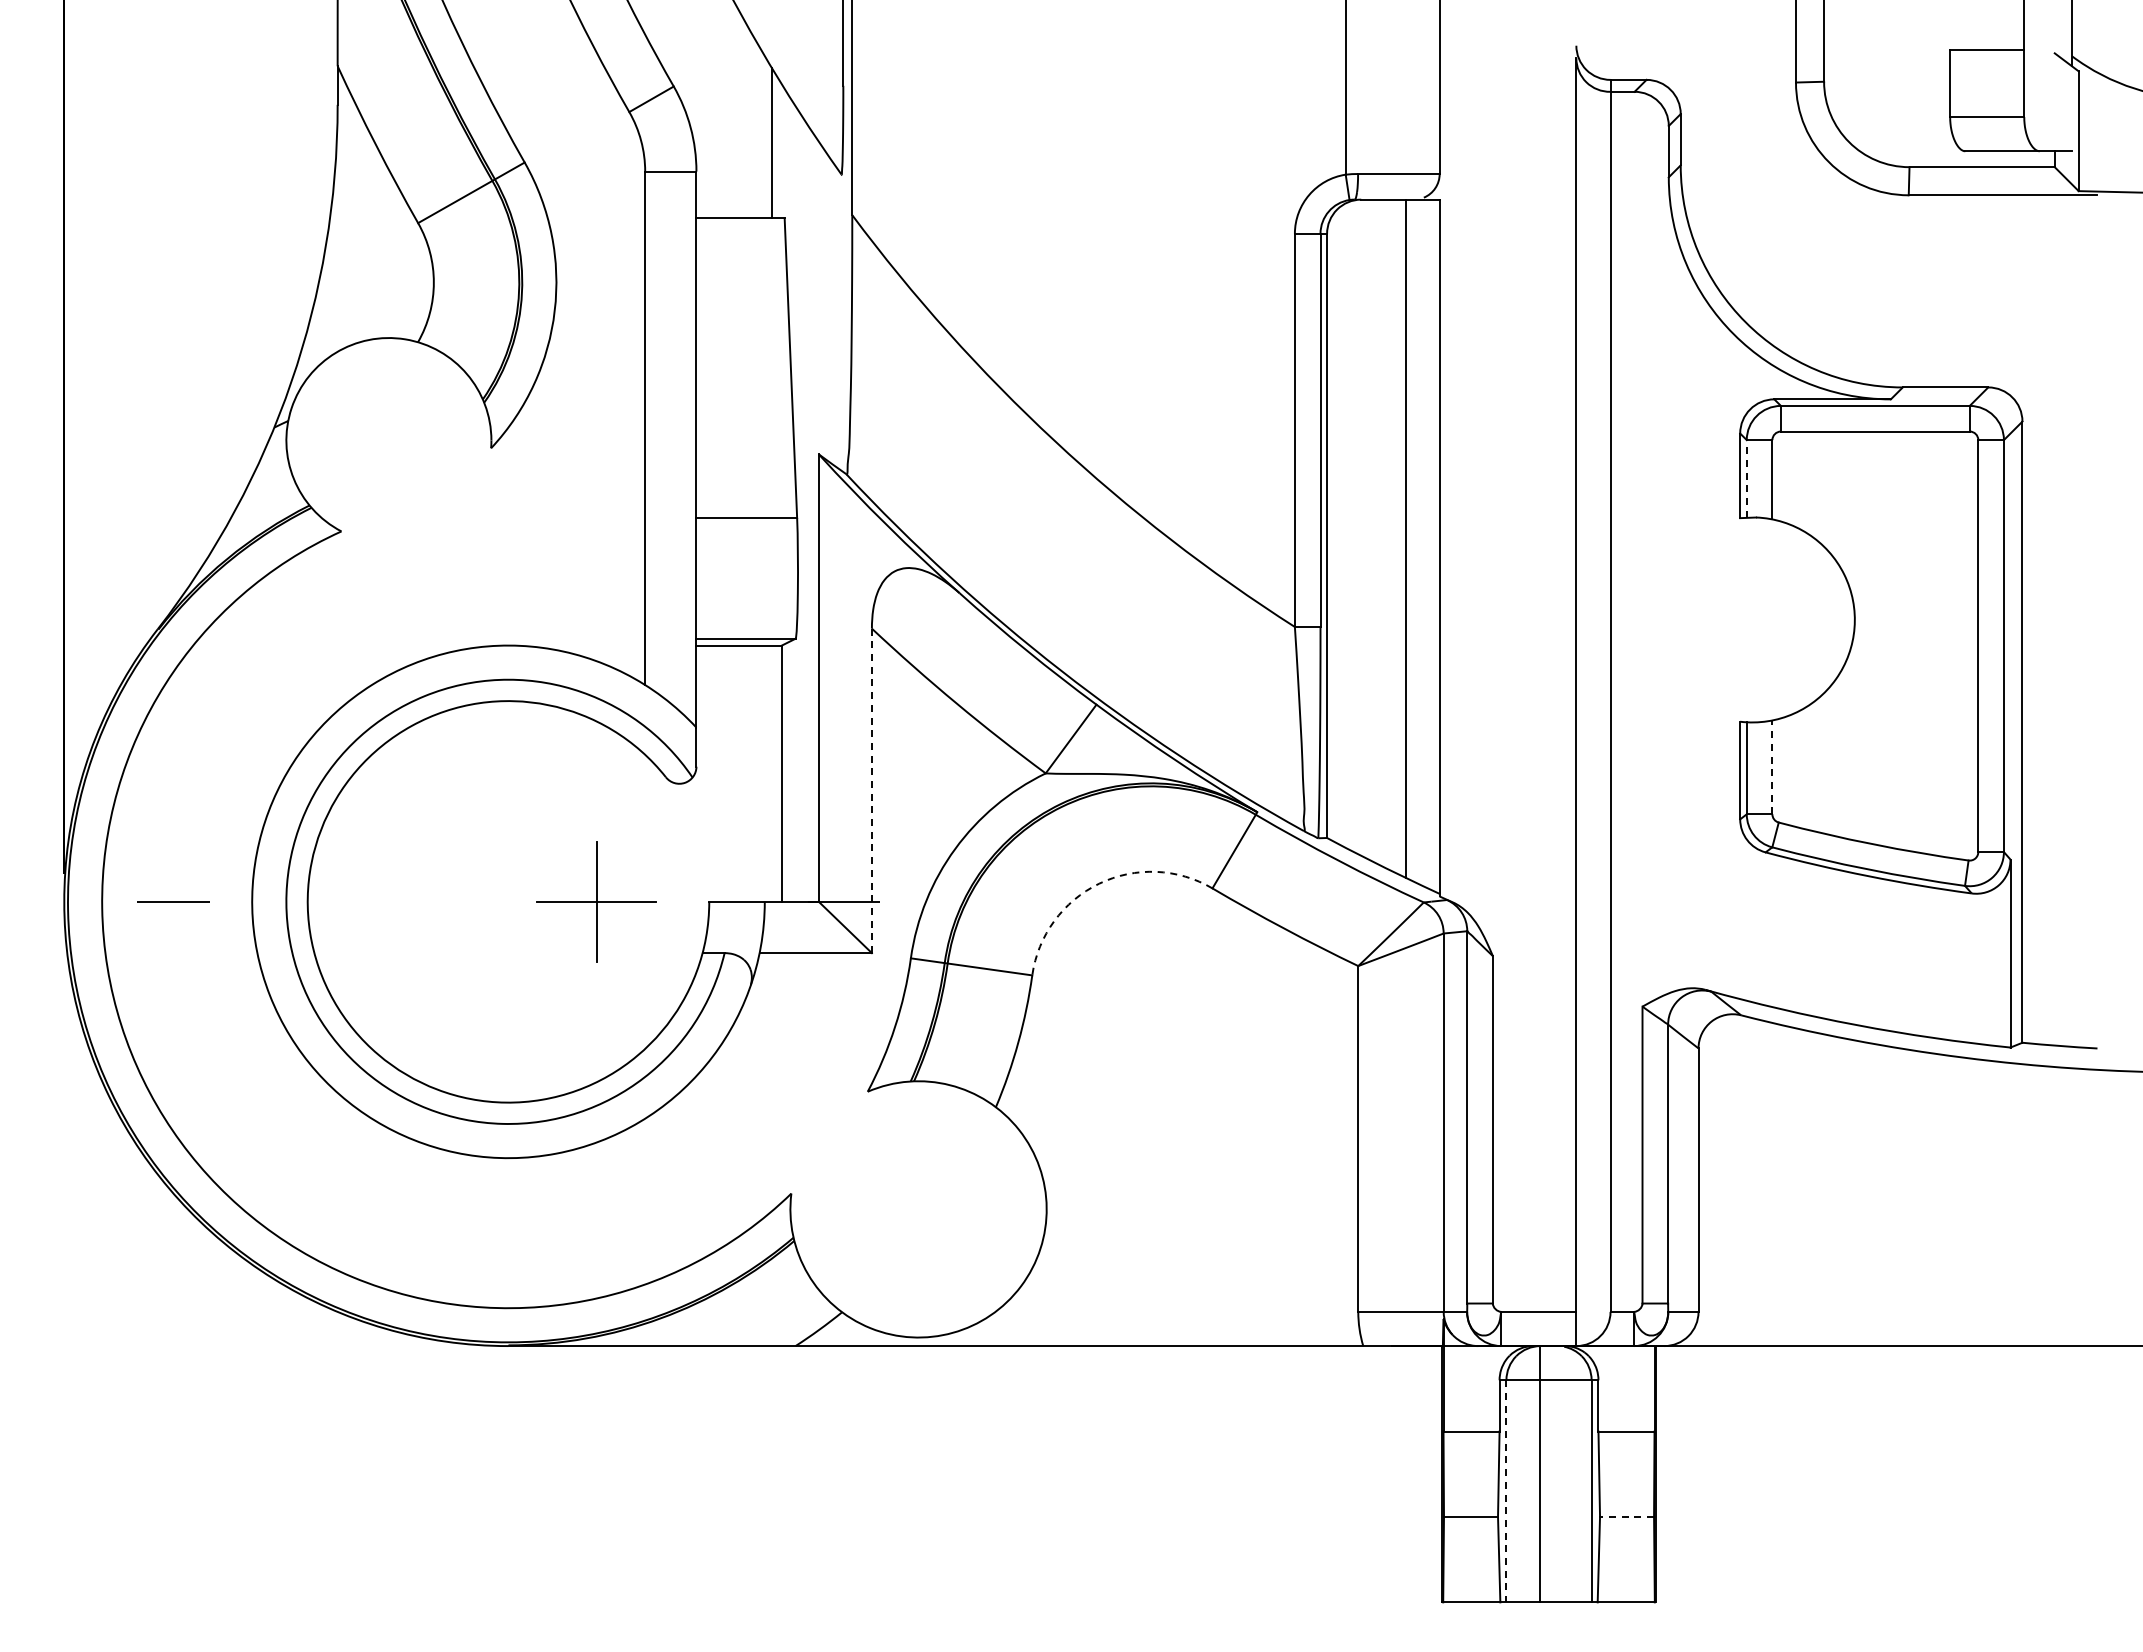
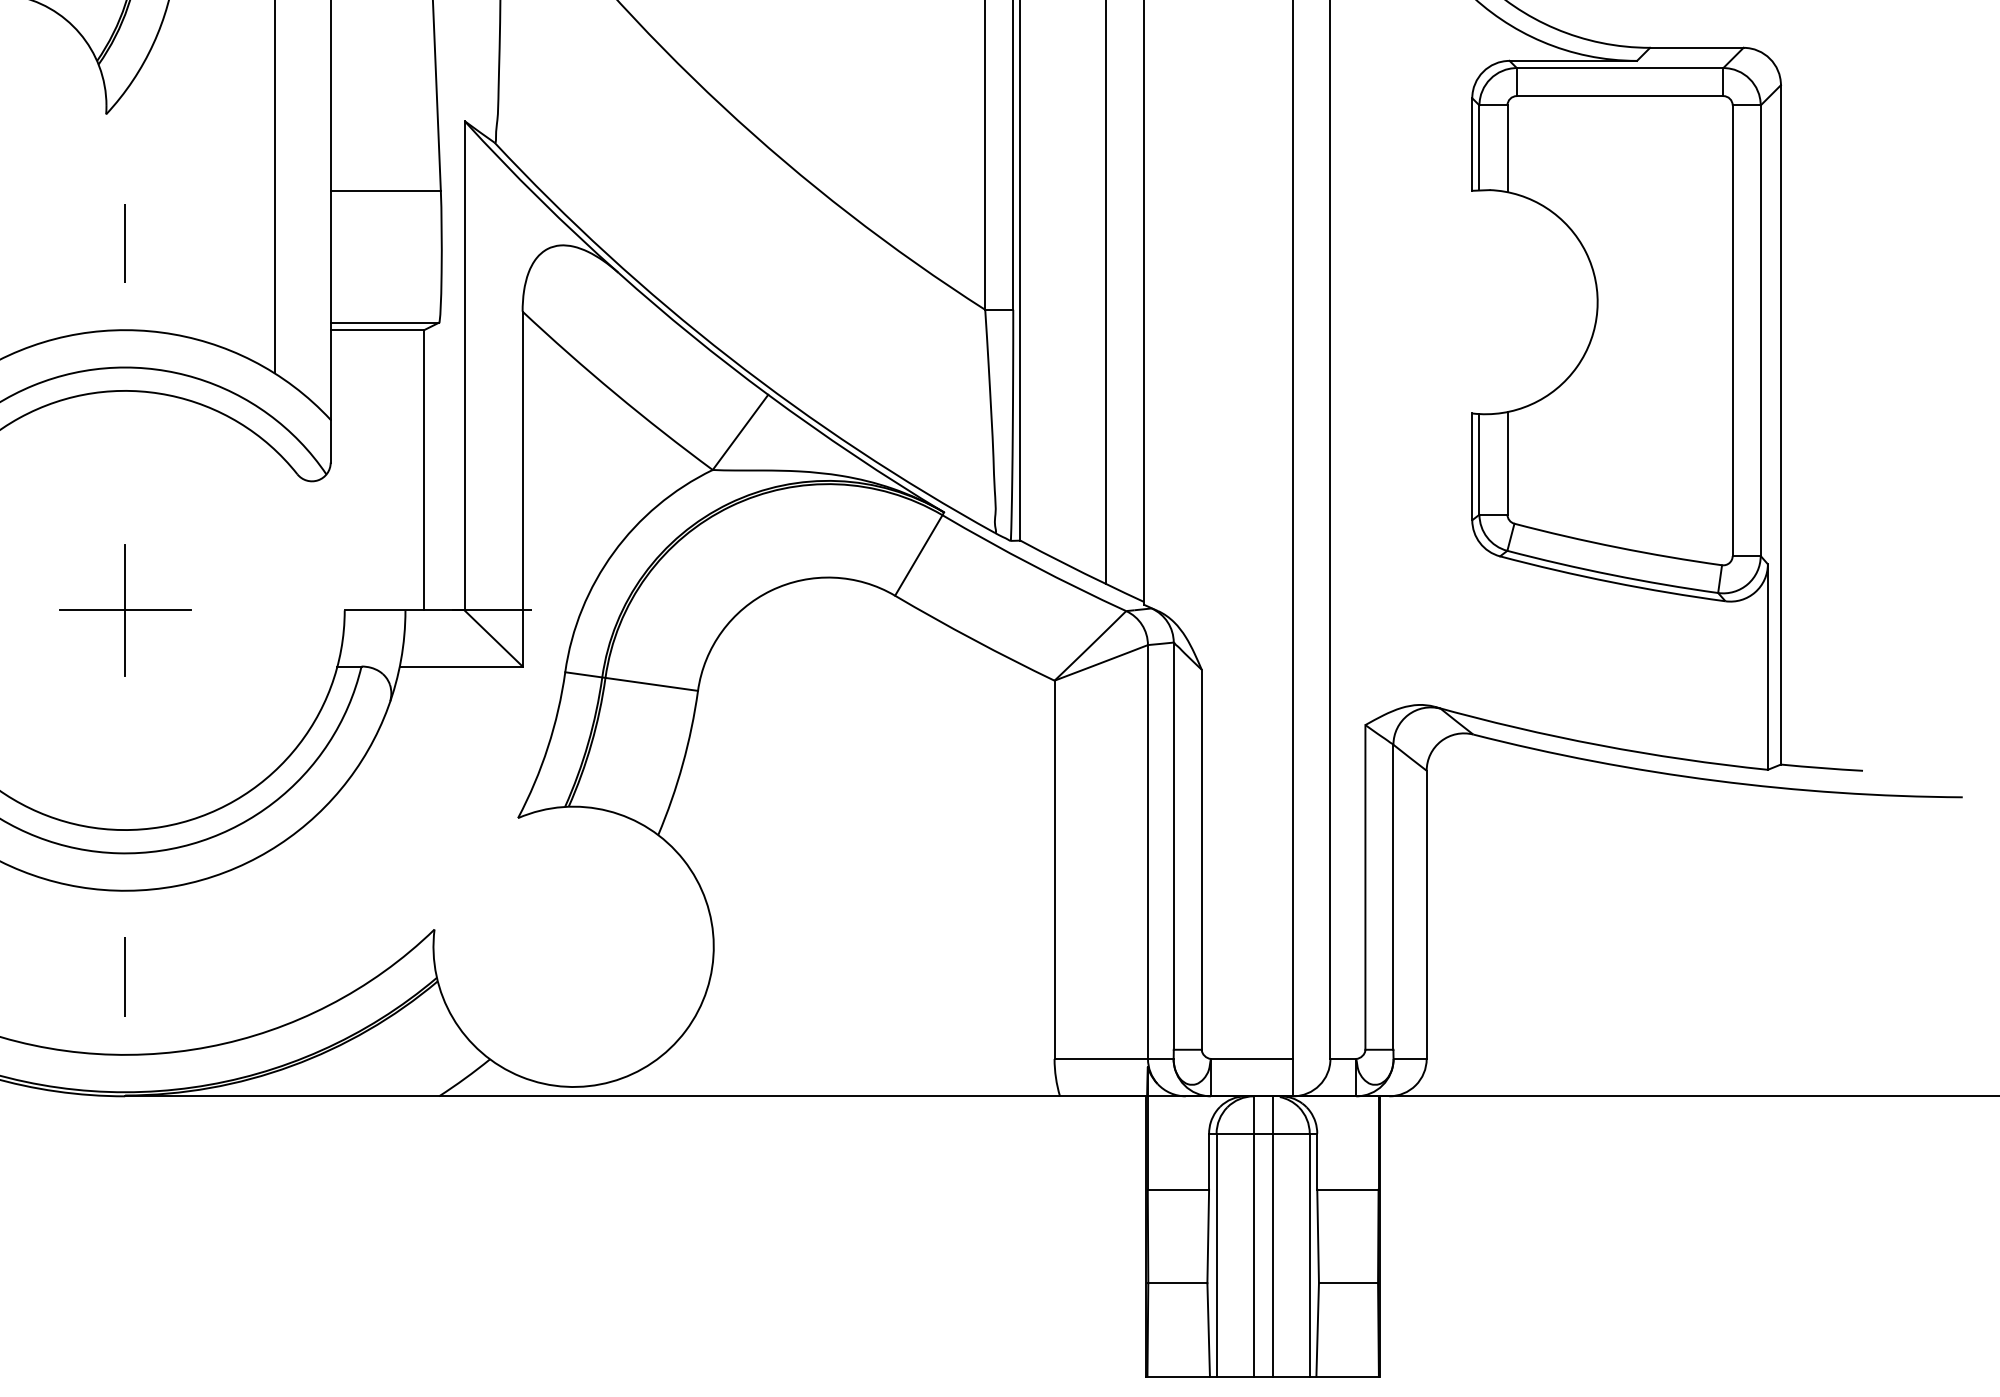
line: (1746, 478) -> (1479, 147), dashed -> solid
line: (508, 566) -> (125, 243), added
line: (1772, 767) -> (1507, 463), dashed -> solid
line: (871, 791) -> (522, 489), dashed -> solid
arc: (1099, 883) -> (771, 590), dashed -> solid
part: (596, 901) -> (125, 610), moved
line: (508, 1236) -> (125, 976), added
line: (1557, 1474) -> (1272, 1236), added
line: (1506, 1491) -> (1216, 1255), dashed -> solid
line: (1626, 1516) -> (1347, 1282), dashed -> solid

